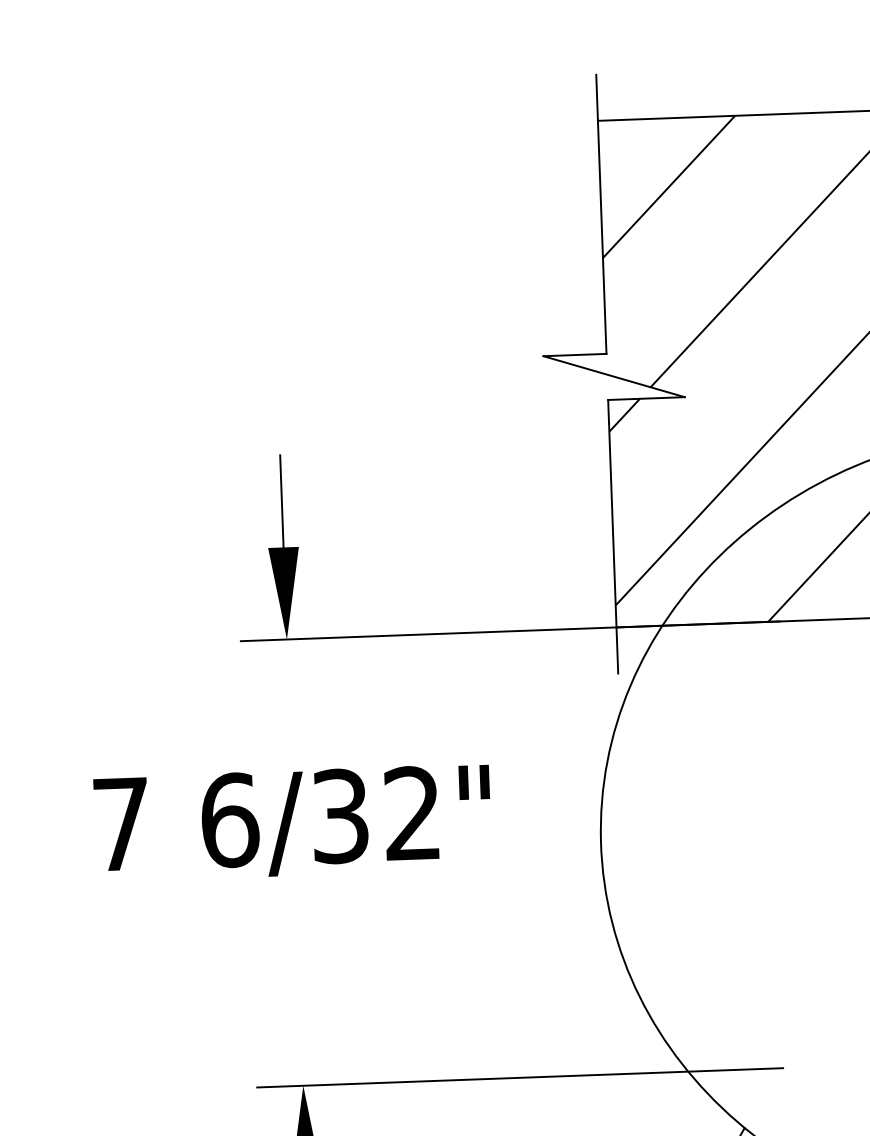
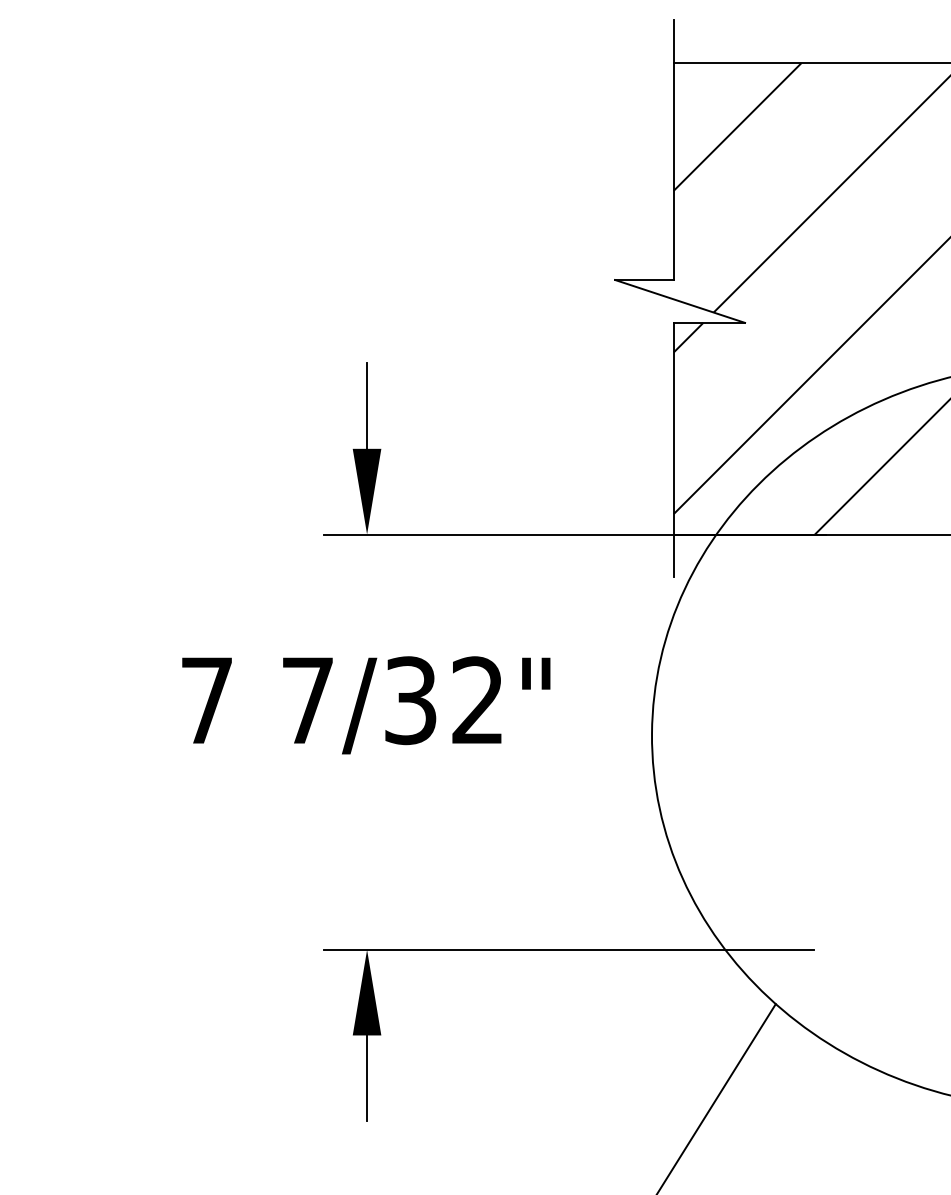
text: (230, 820) -> (308, 700), 6/32" -> 7/32"

